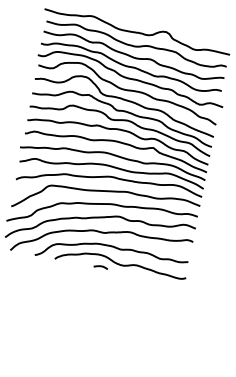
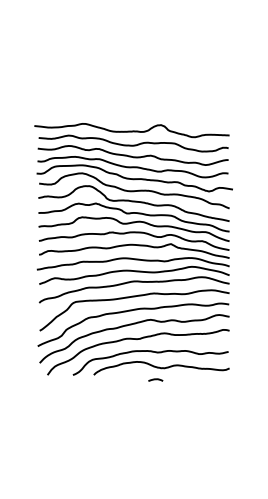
curve: (100, 266) -> (155, 379), moved

